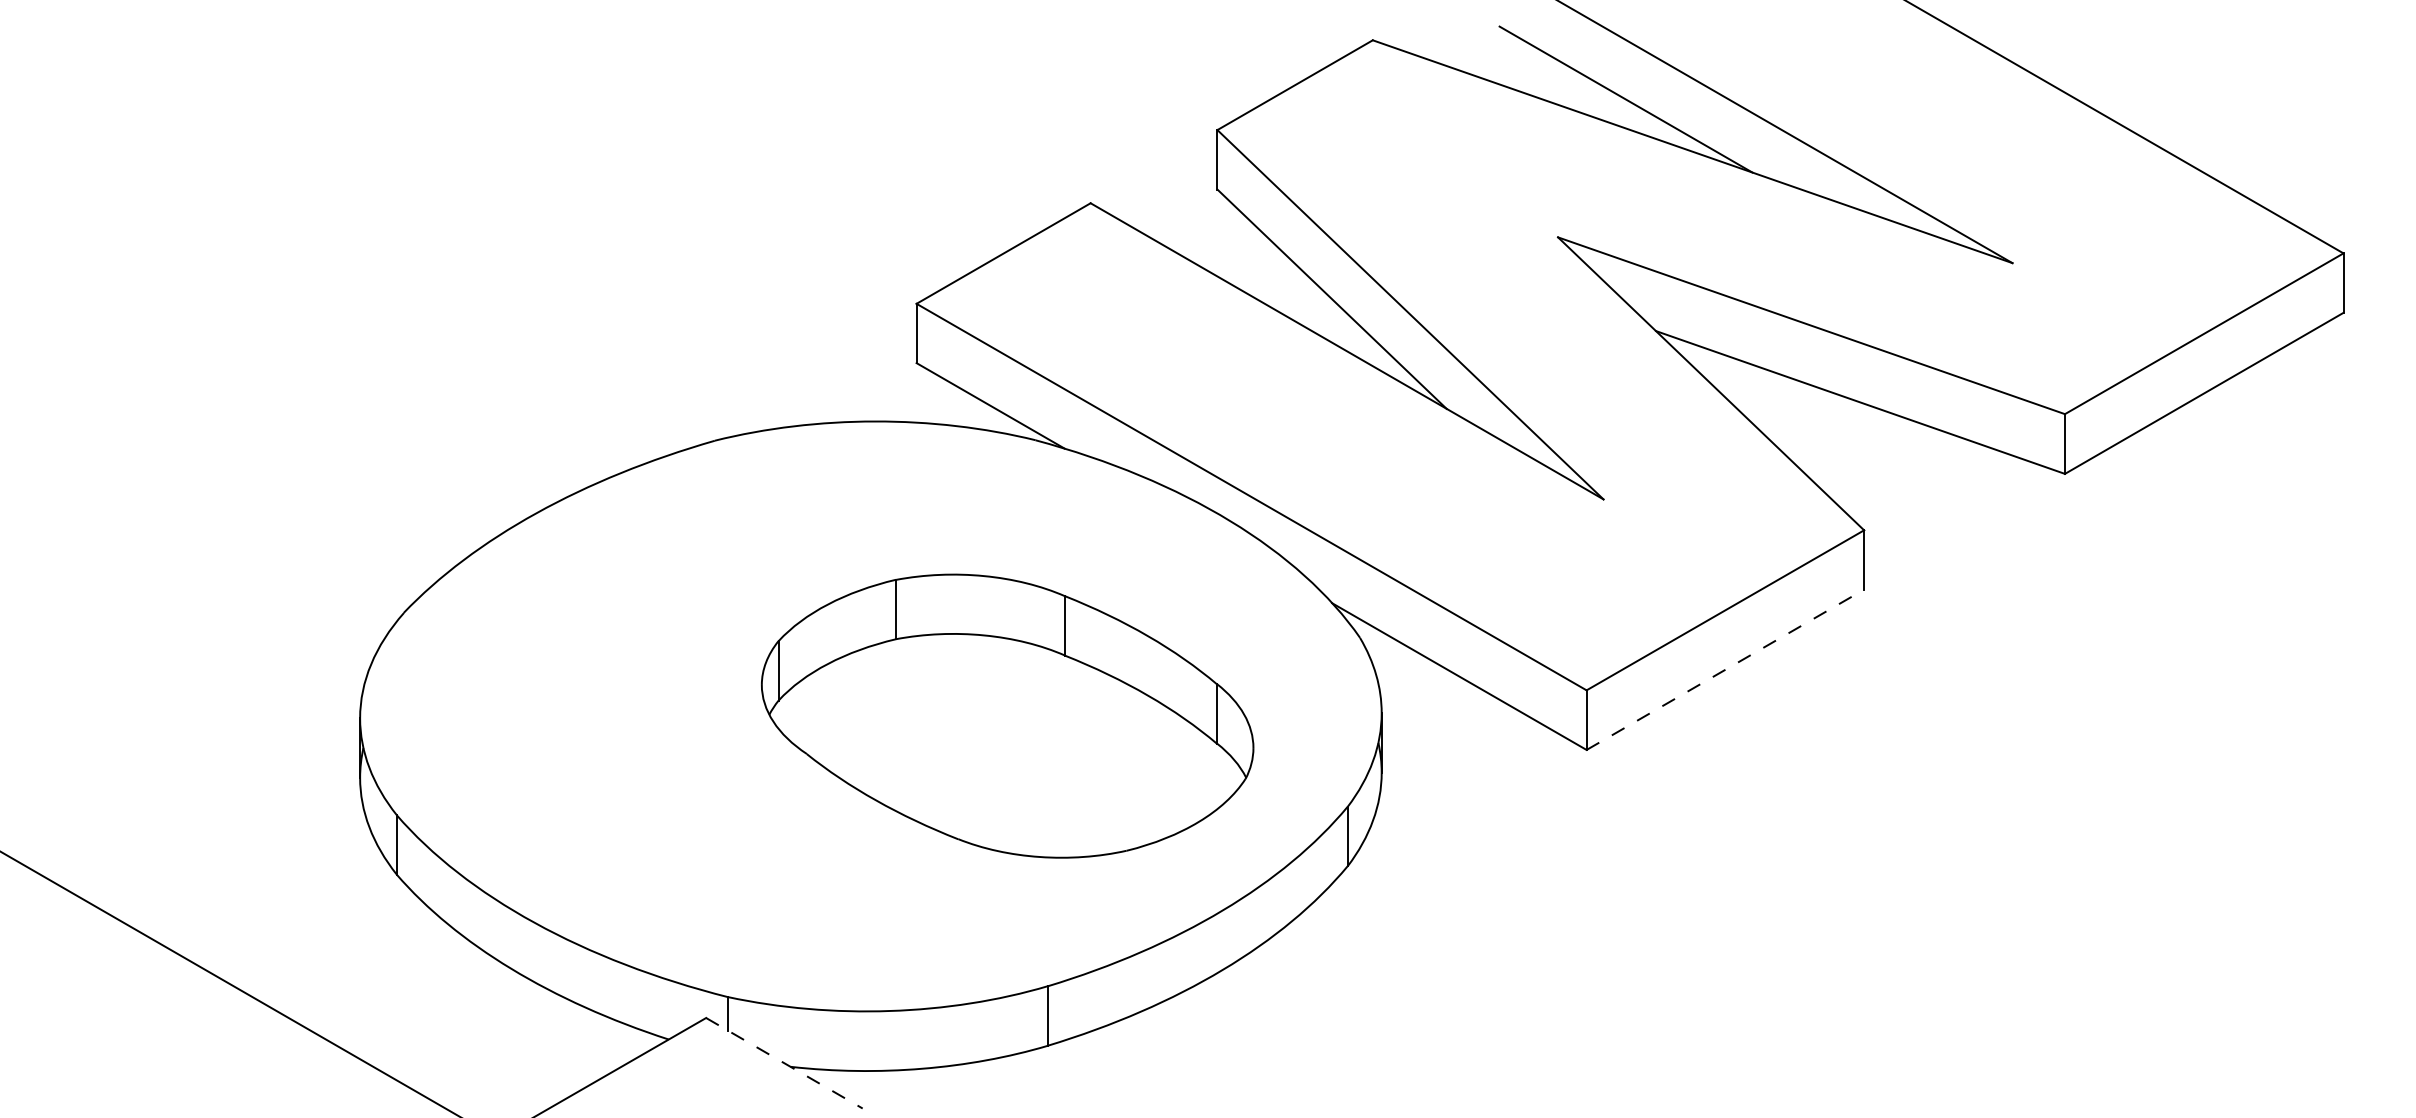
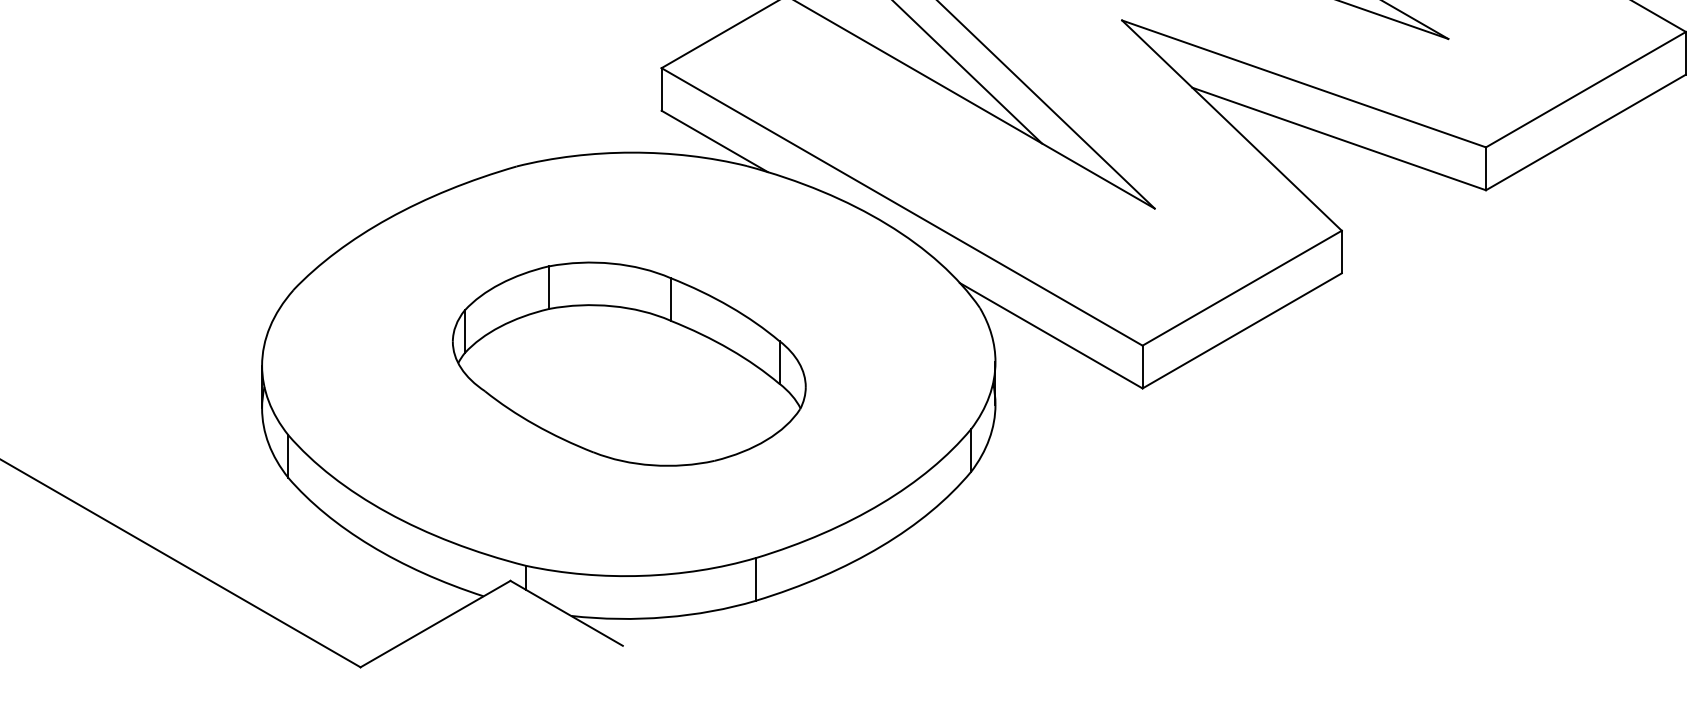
line: (1725, 669) -> (1242, 330), dashed -> solid
part: (1007, 715) -> (629, 363), moved
line: (784, 1063) -> (566, 613), dashed -> solid

